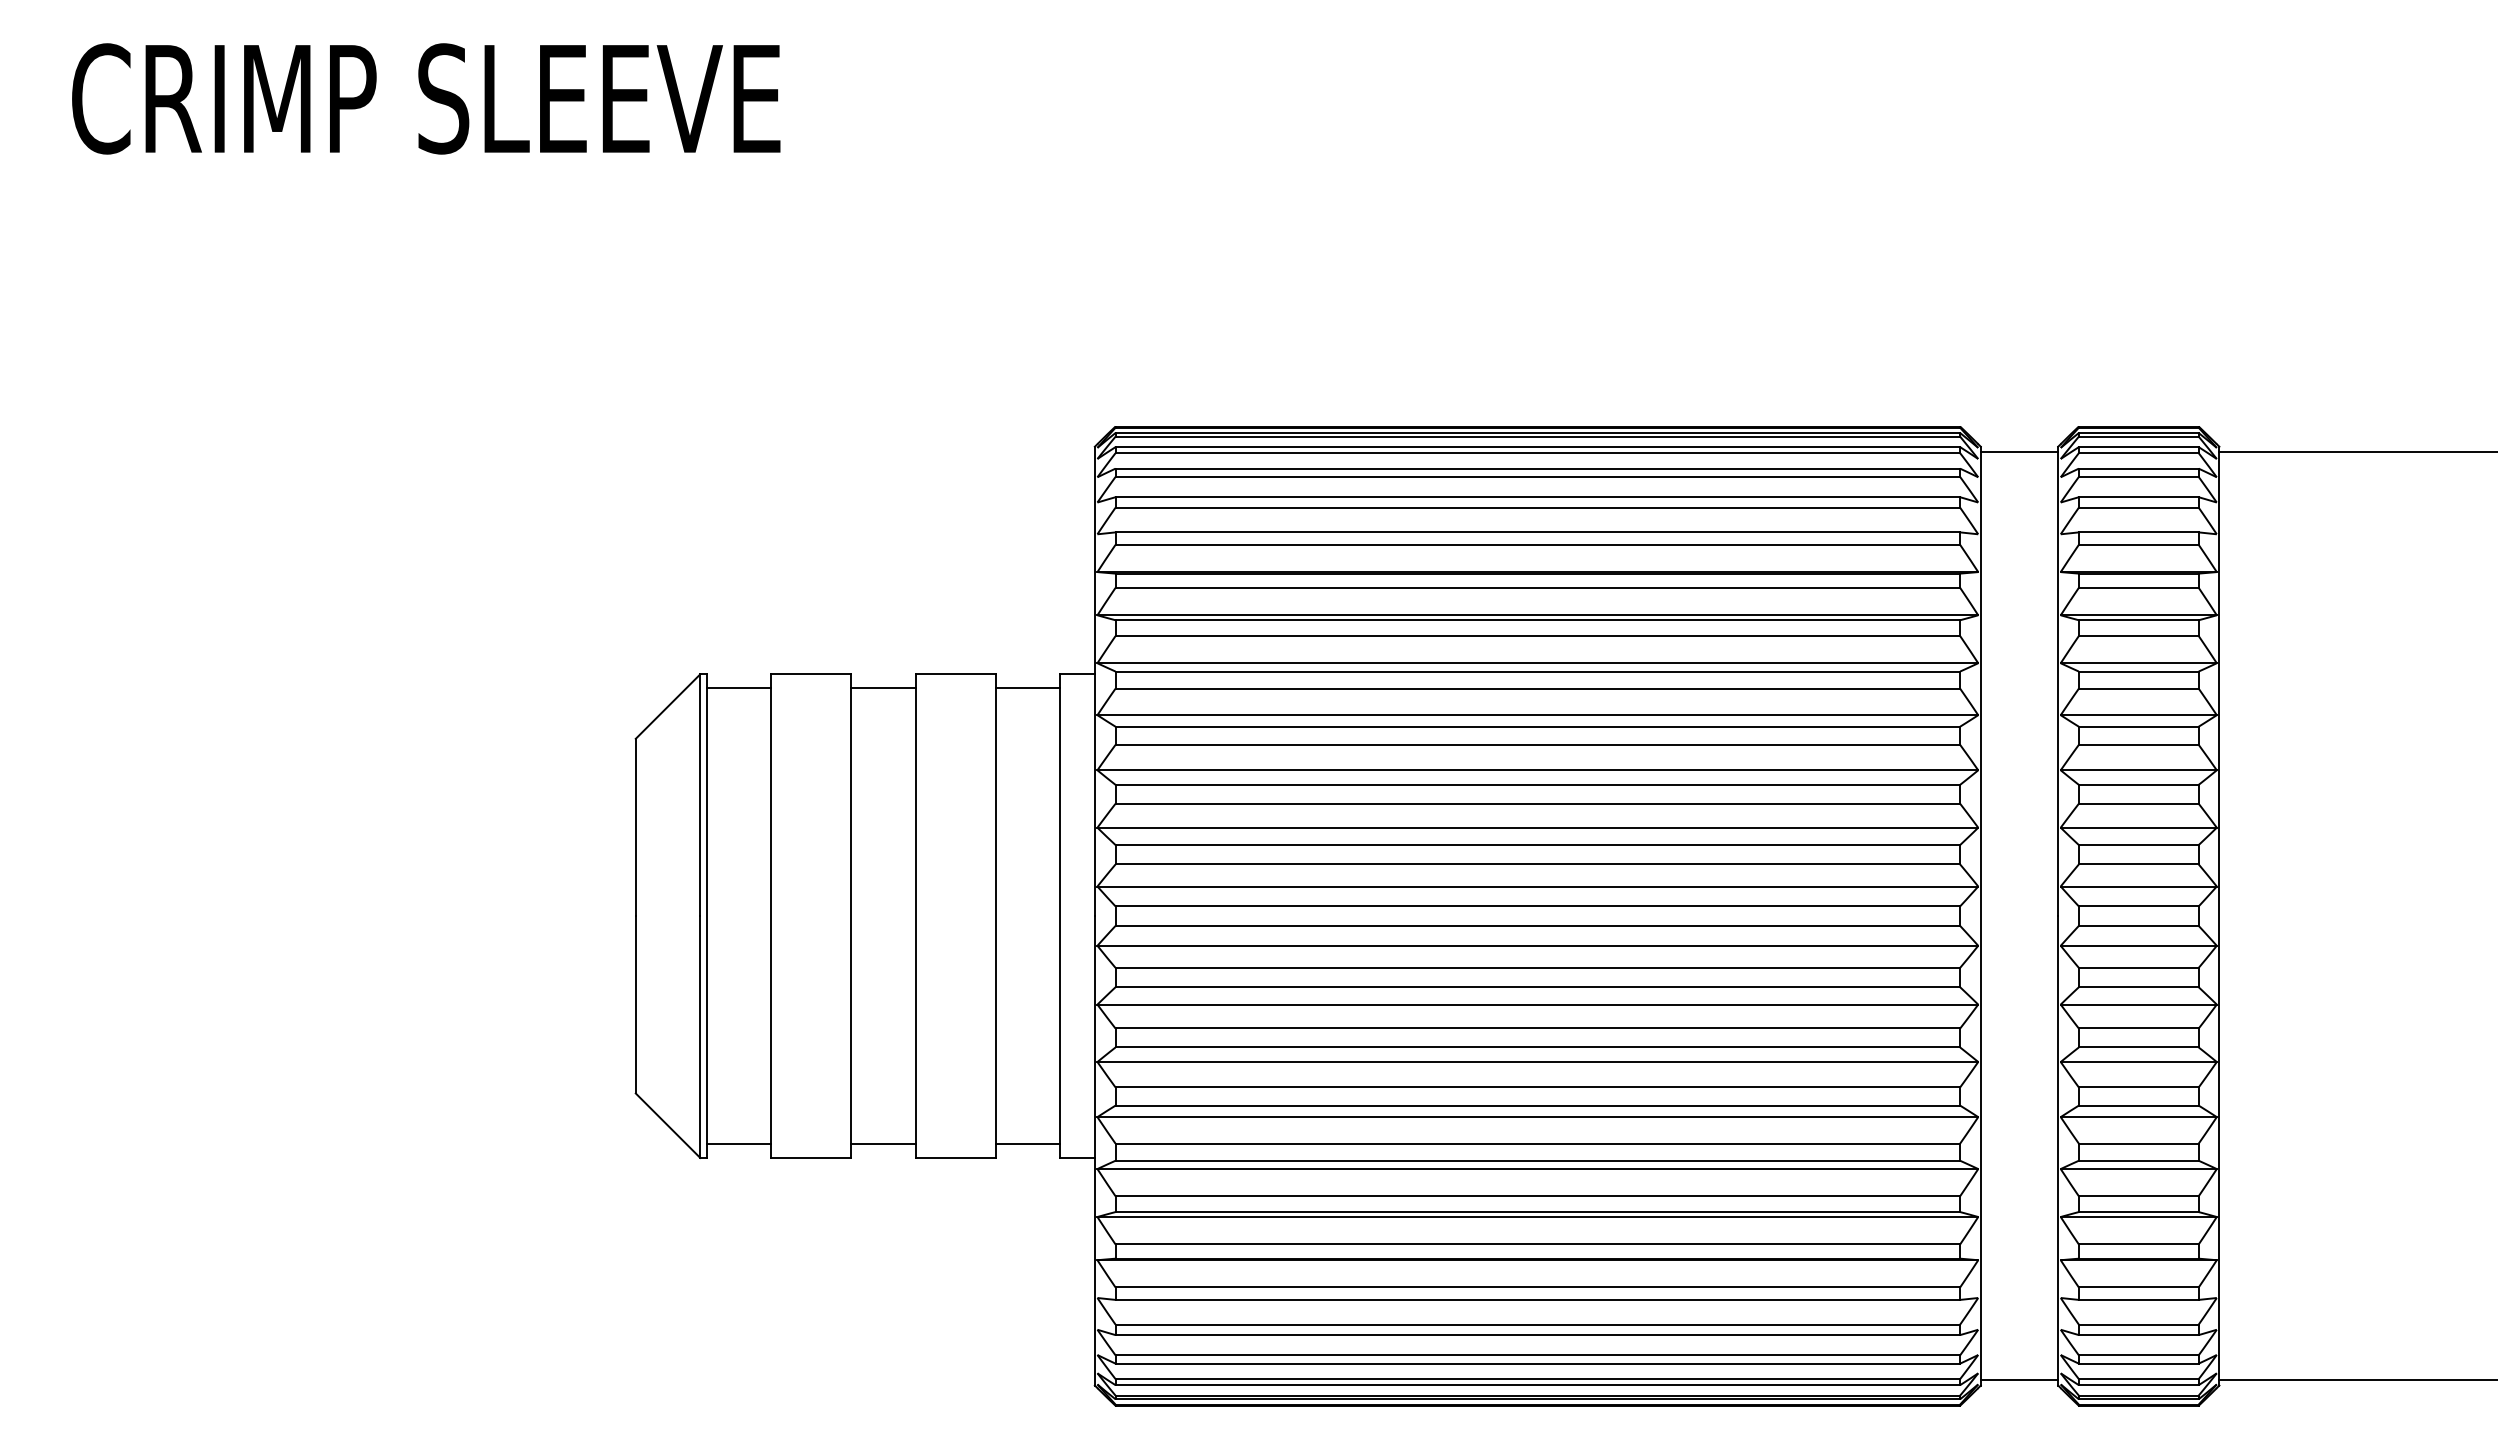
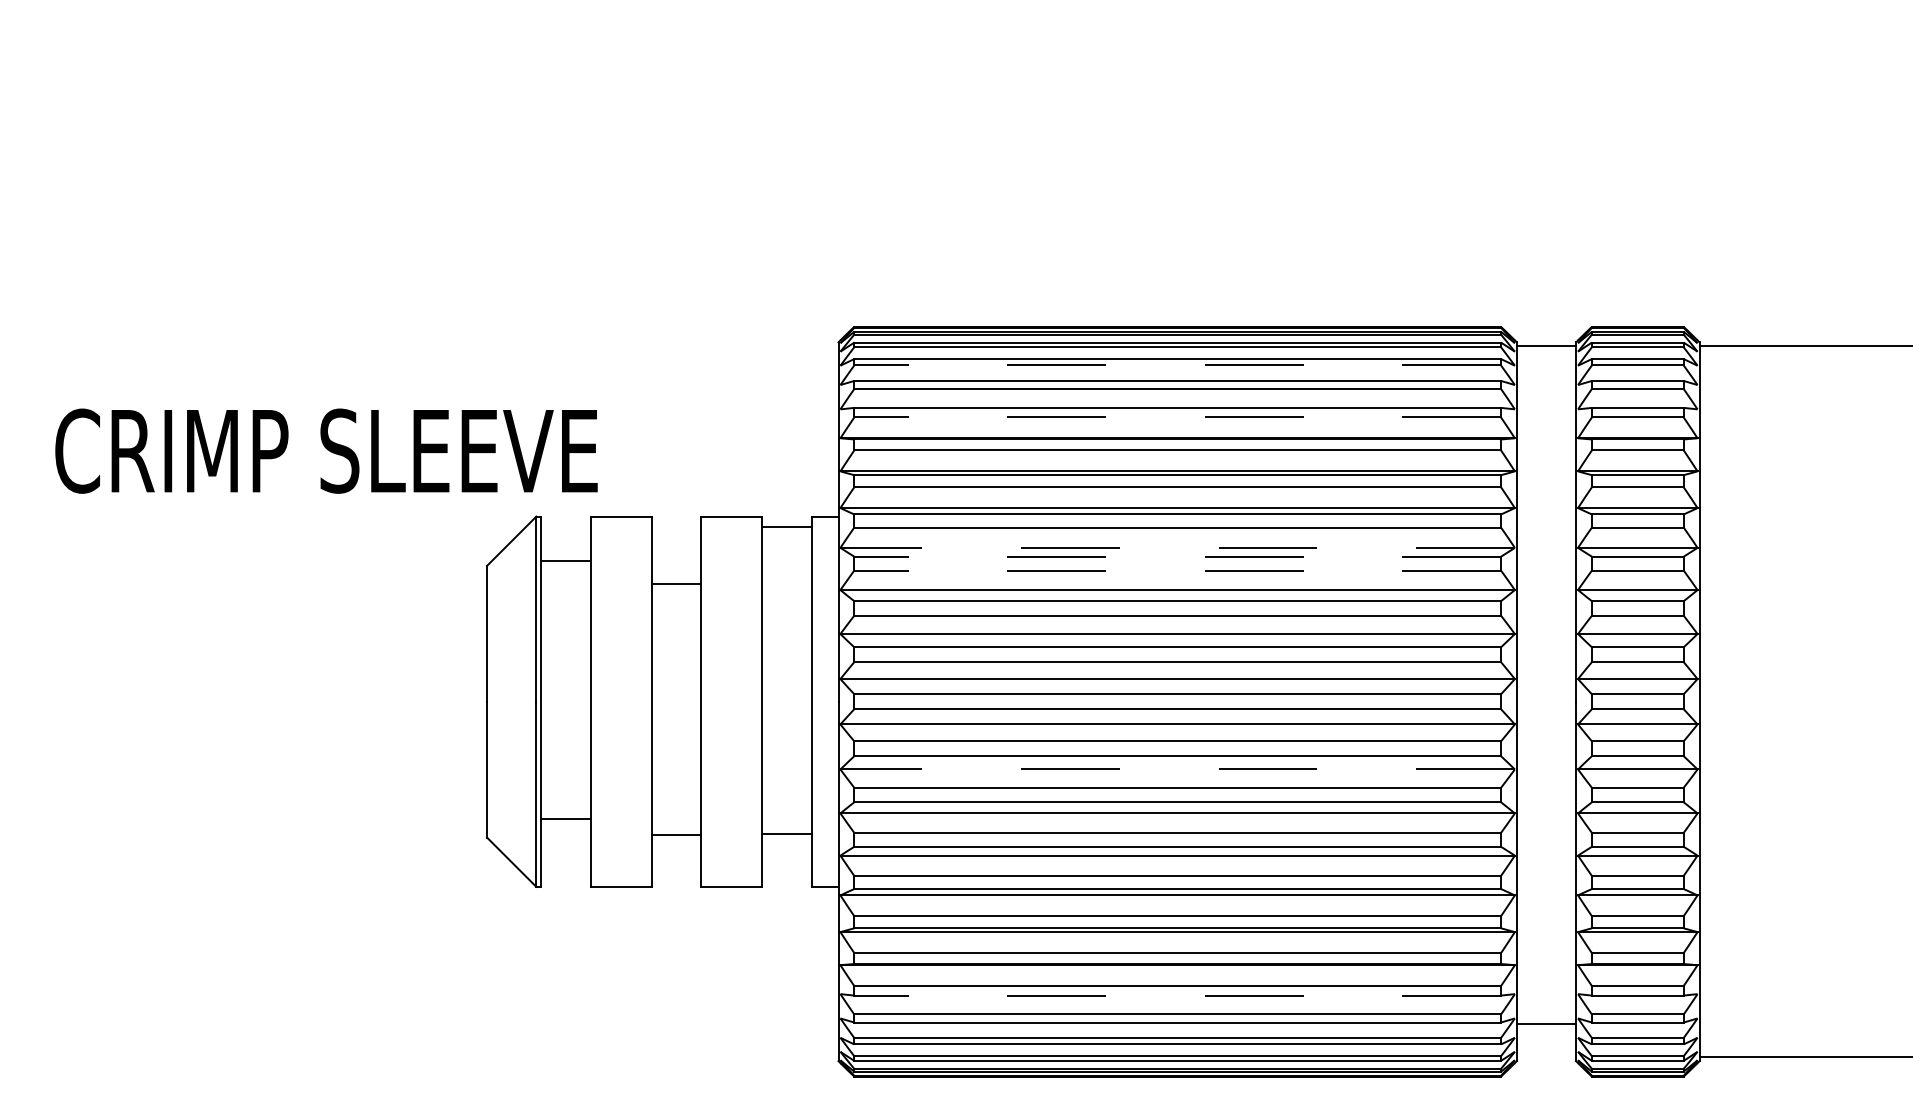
text: (426, 98) -> (326, 450), moved
line: (1537, 477) -> (1177, 365), solid -> dashed
line: (1537, 544) -> (1177, 417), solid -> dashed
line: (738, 687) -> (565, 561), moved
line: (883, 687) -> (676, 584), moved
line: (1537, 715) -> (1177, 548), solid -> dashed
line: (1537, 726) -> (1177, 556), solid -> dashed
line: (1537, 744) -> (1177, 570), solid -> dashed
line: (1537, 1004) -> (1177, 769), solid -> dashed
line: (738, 1144) -> (565, 819), moved
line: (883, 1144) -> (676, 835), moved
line: (1027, 1144) -> (786, 833), moved
line: (1537, 1299) -> (1177, 995), solid -> dashed
line: (2019, 1380) -> (1546, 1023), moved

